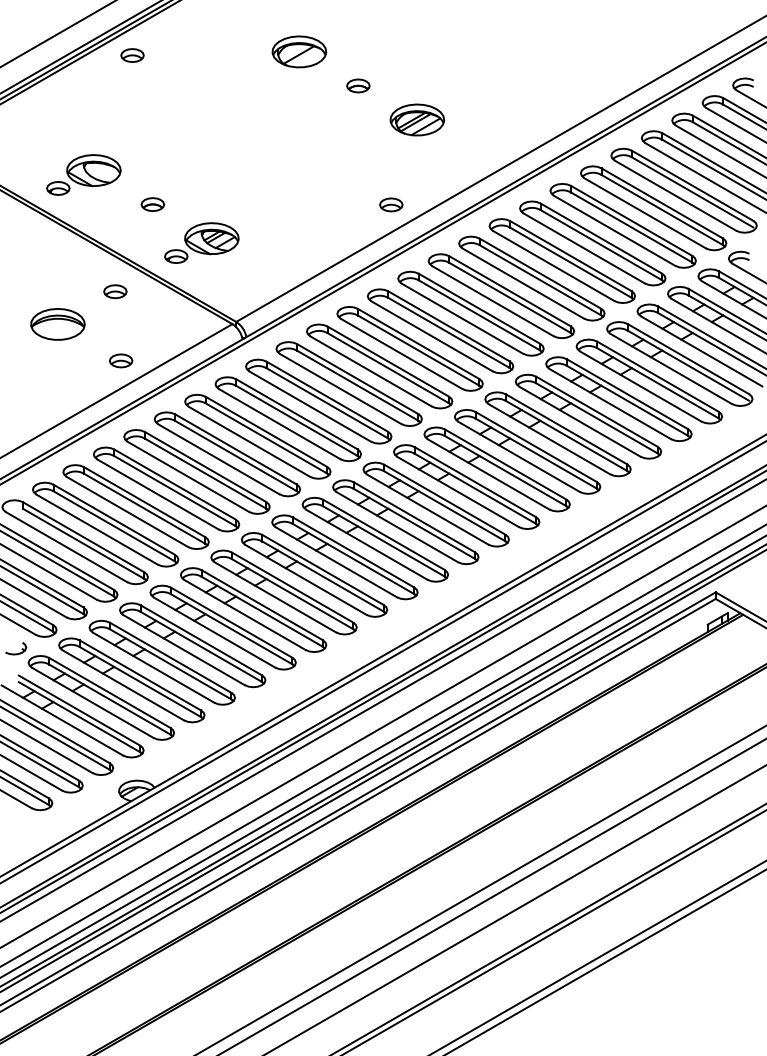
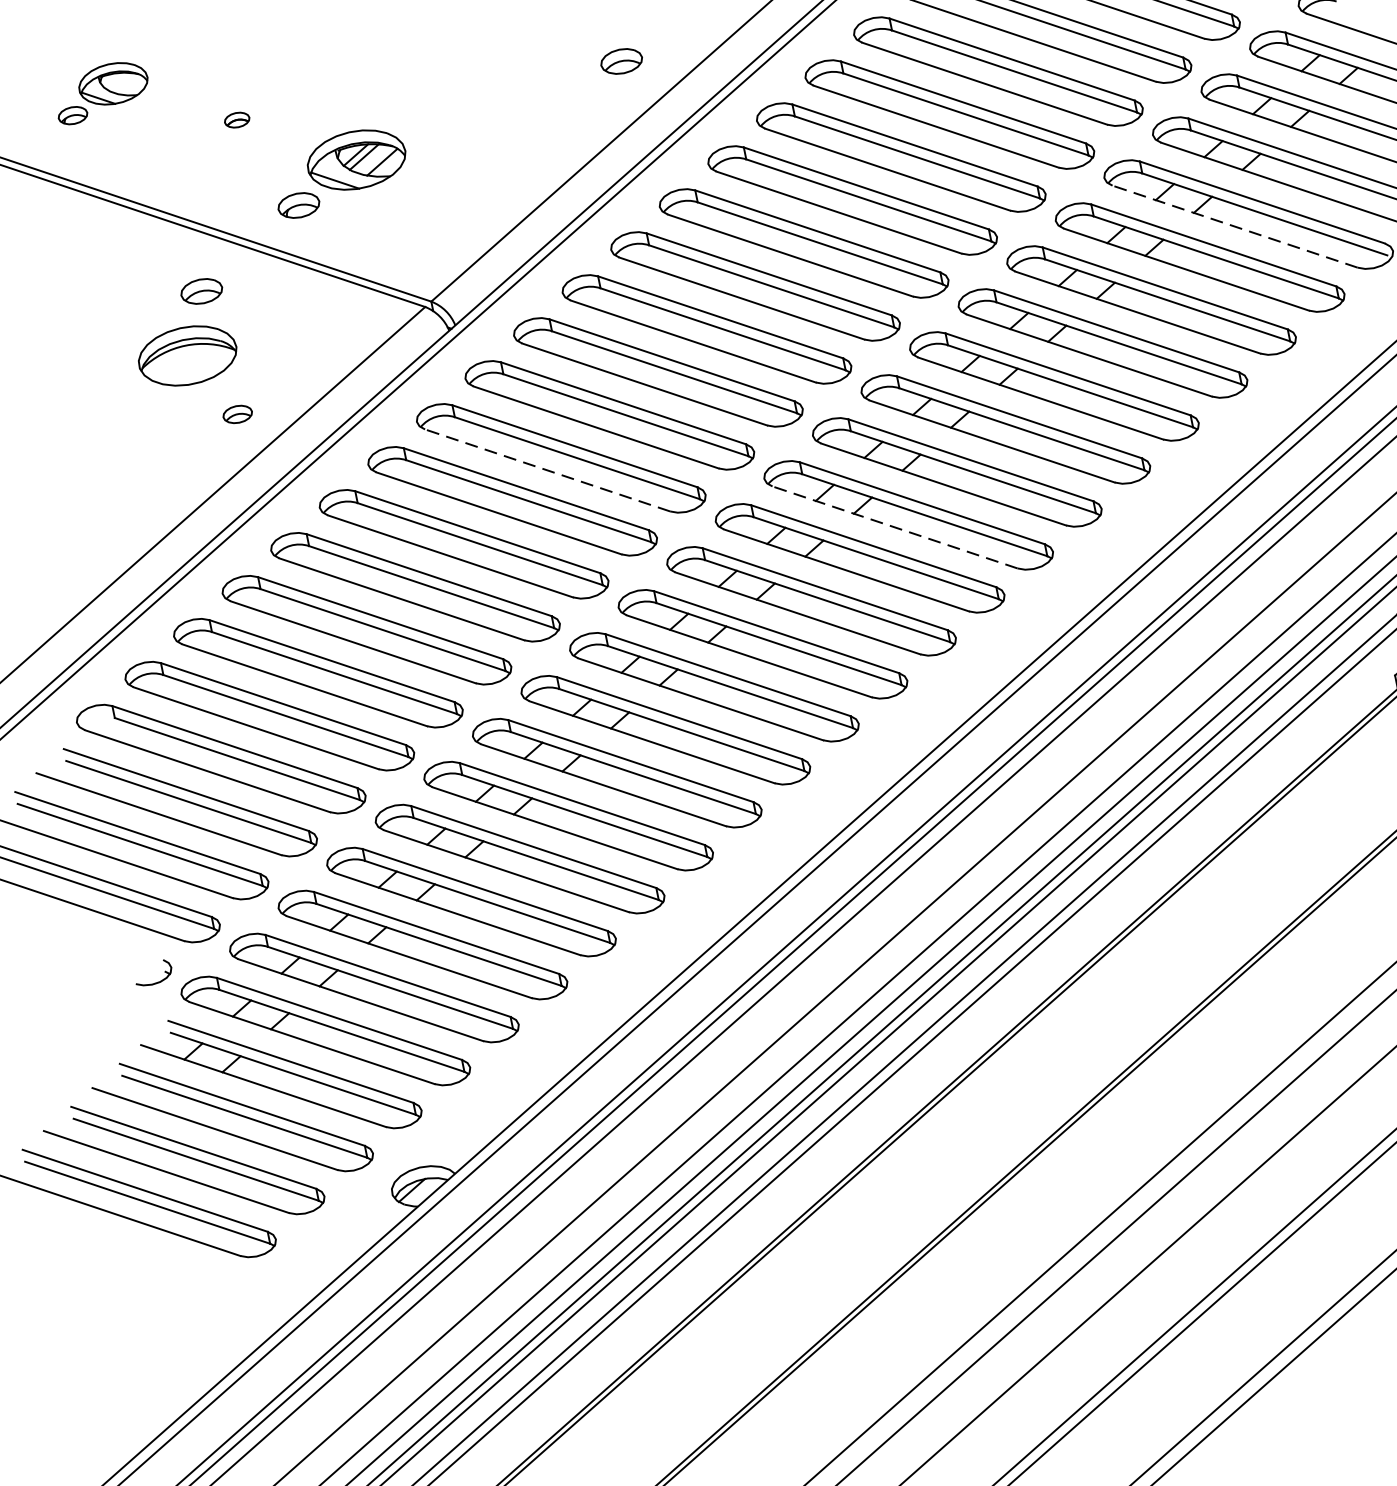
part: (83, 174) -> (100, 91), size x0.7
part: (152, 204) -> (236, 120), size x0.6
part: (391, 204) -> (621, 60), moved
part: (57, 324) -> (186, 356), moved
part: (121, 360) -> (238, 413), size x0.7
line: (670, 368) -> (1233, 226), solid -> dashed
line: (279, 423) -> (546, 469), solid -> dashed
line: (457, 491) -> (893, 526), solid -> dashed

